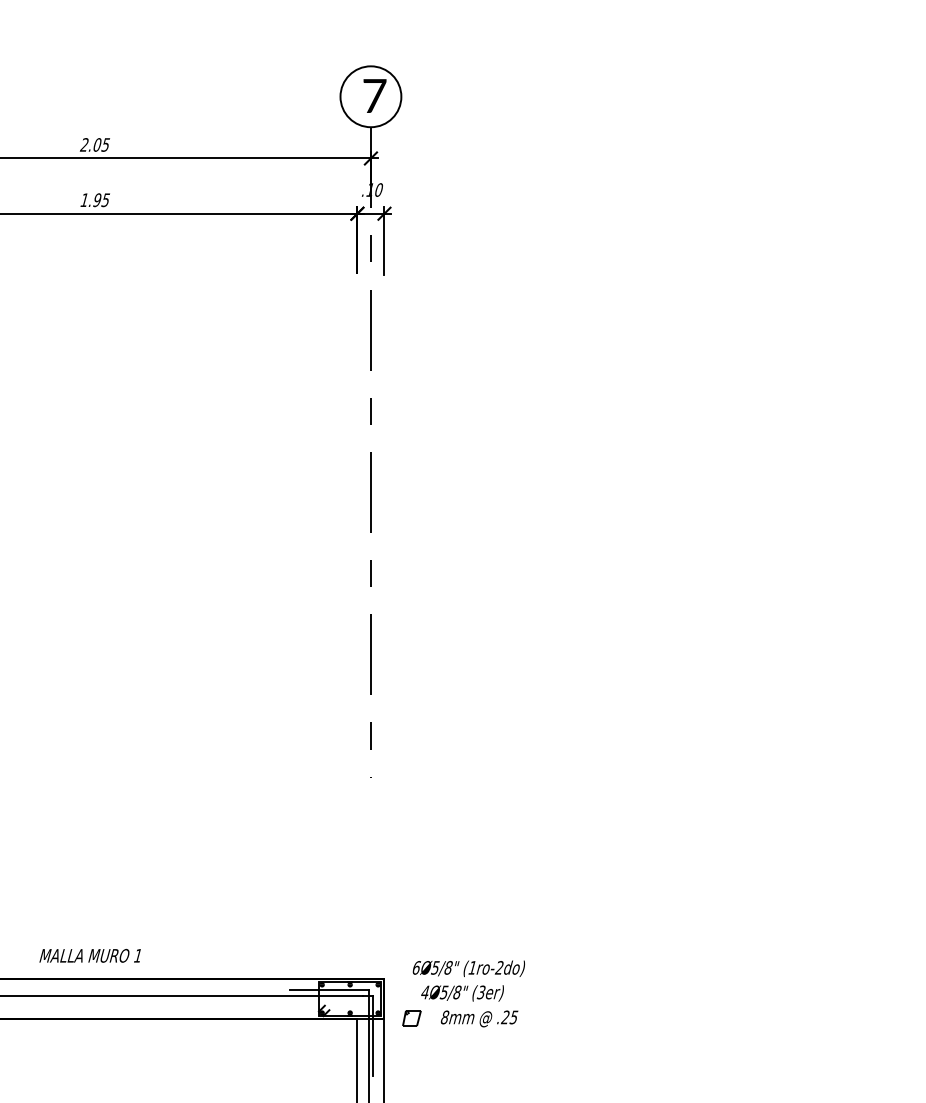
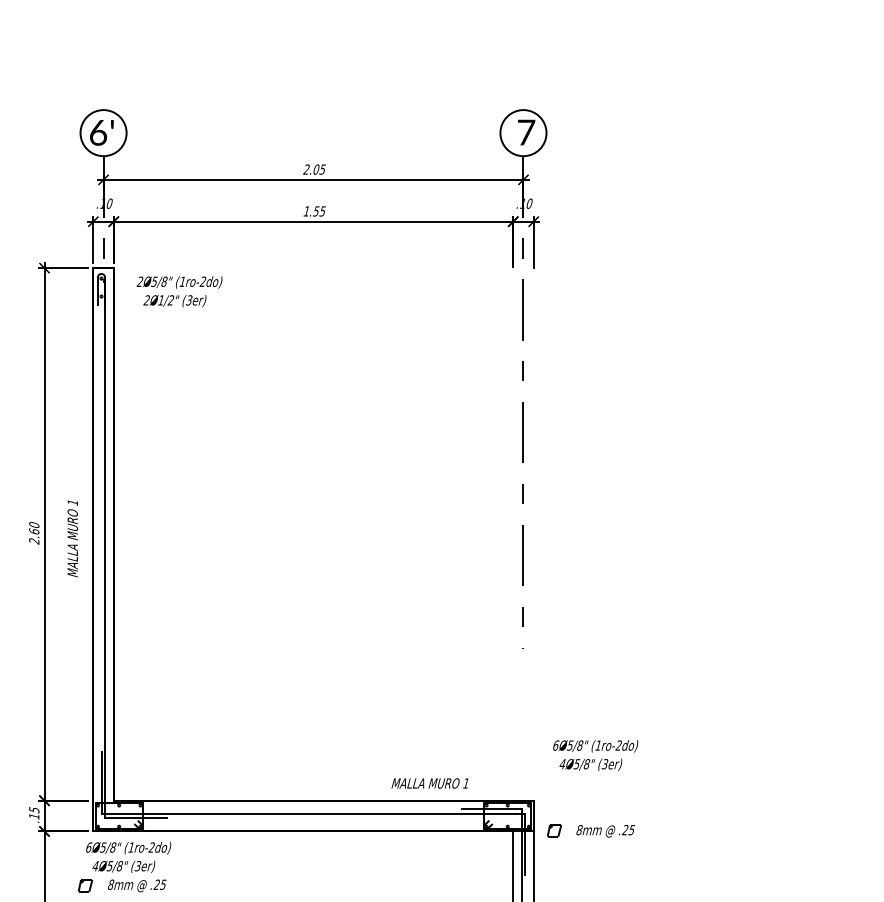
text: (97, 200) -> (316, 211), 1.95 -> 1.55
text: (89, 955) -> (429, 783), moved
text: (468, 980) -> (595, 755), moved

